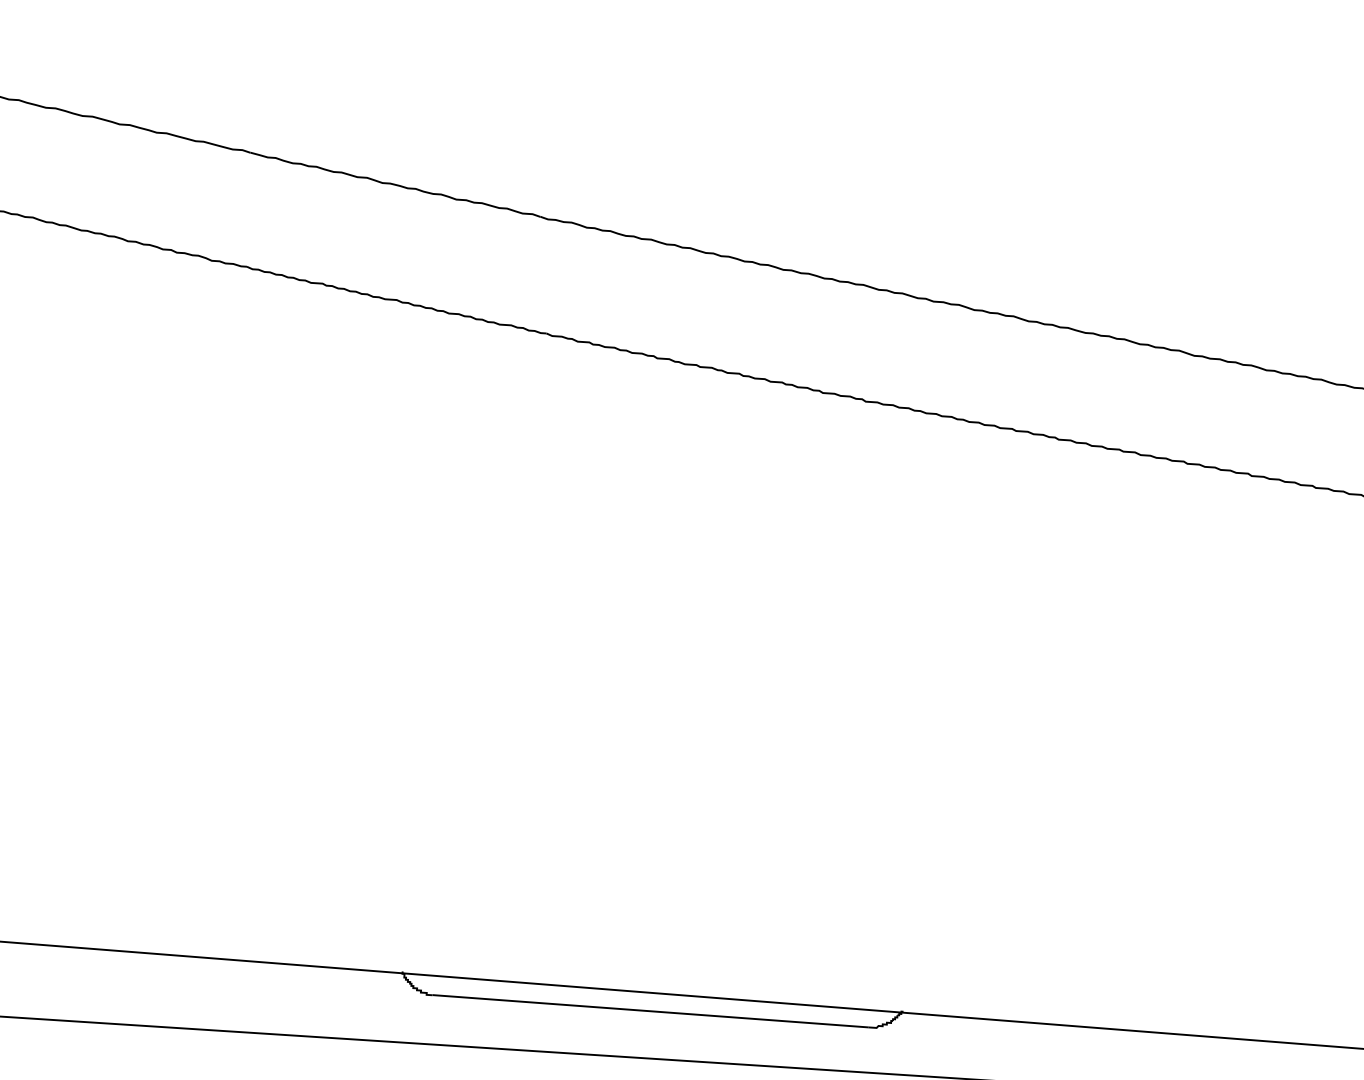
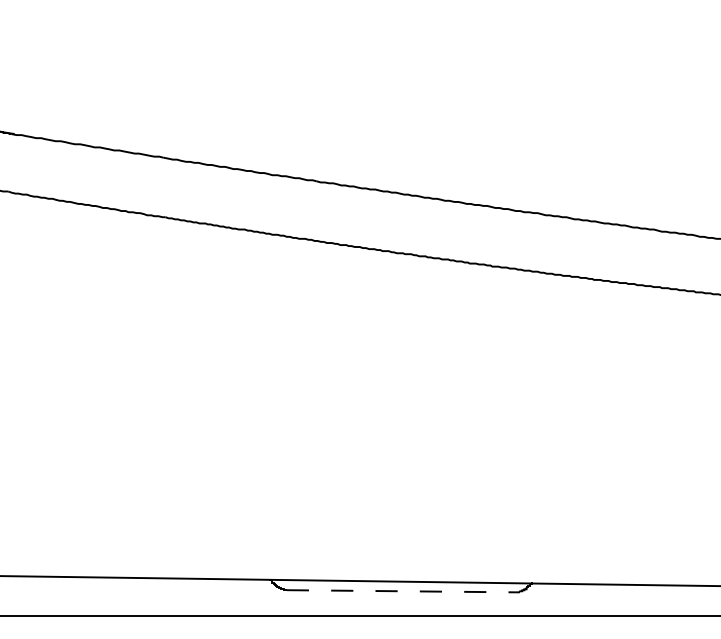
line: (651, 1011) -> (401, 591), solid -> dashed

